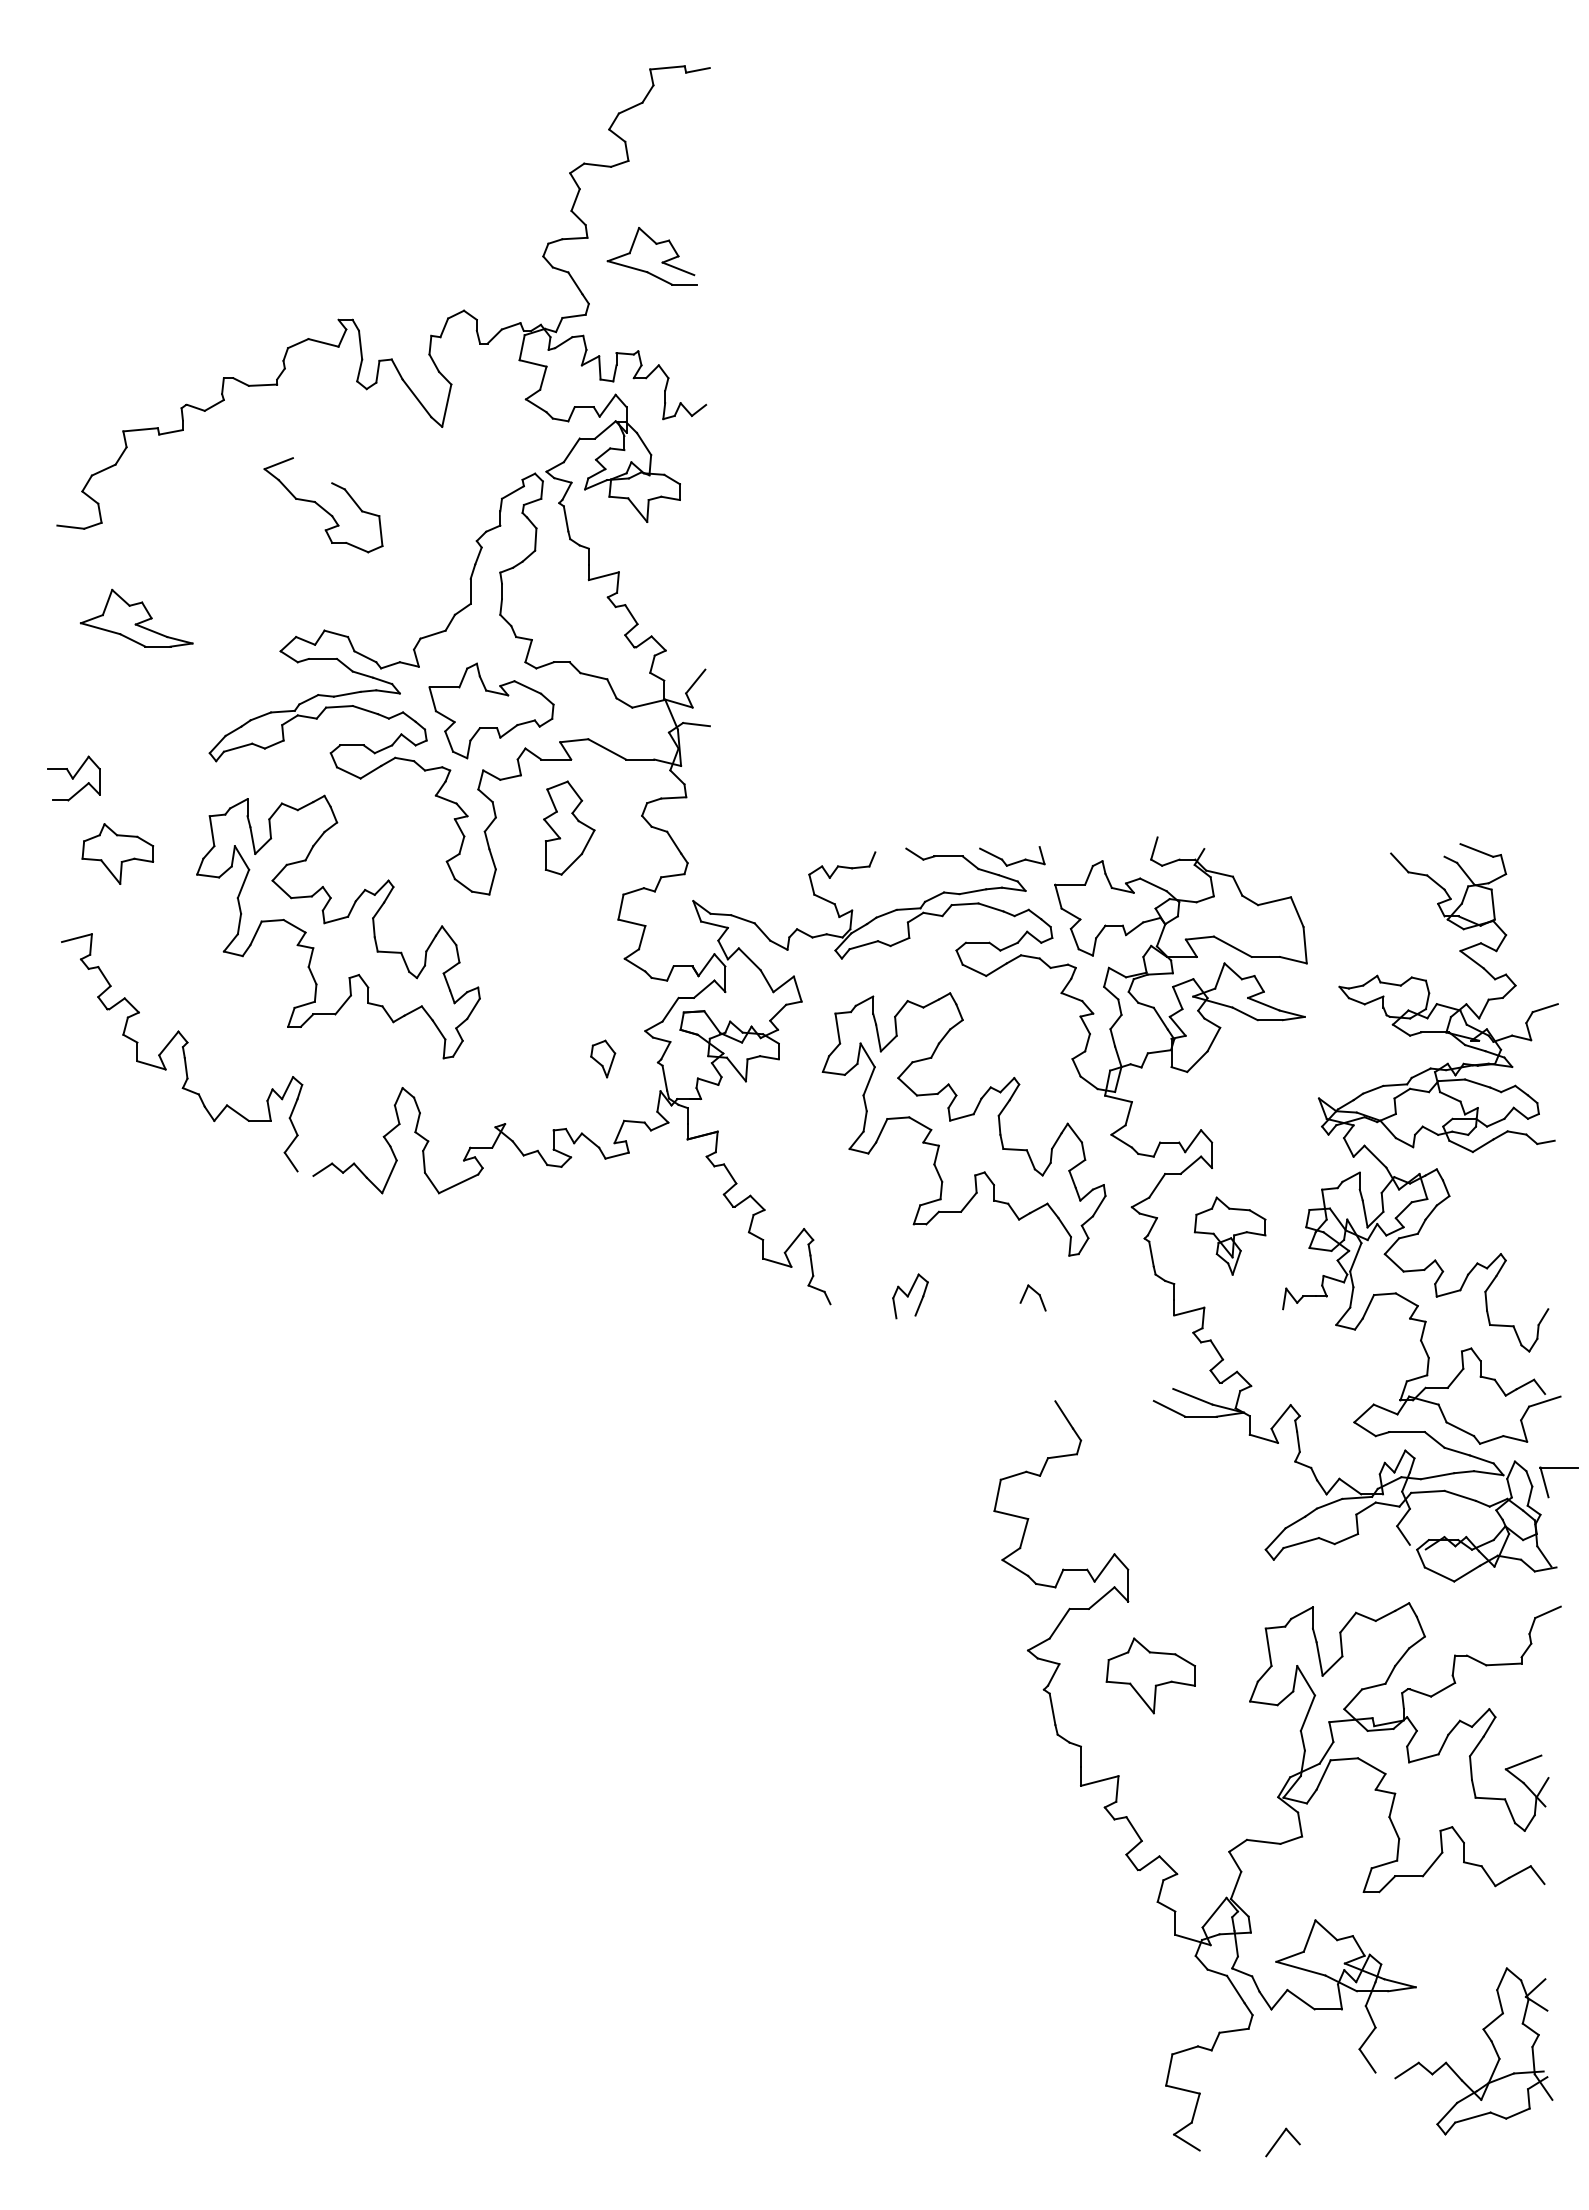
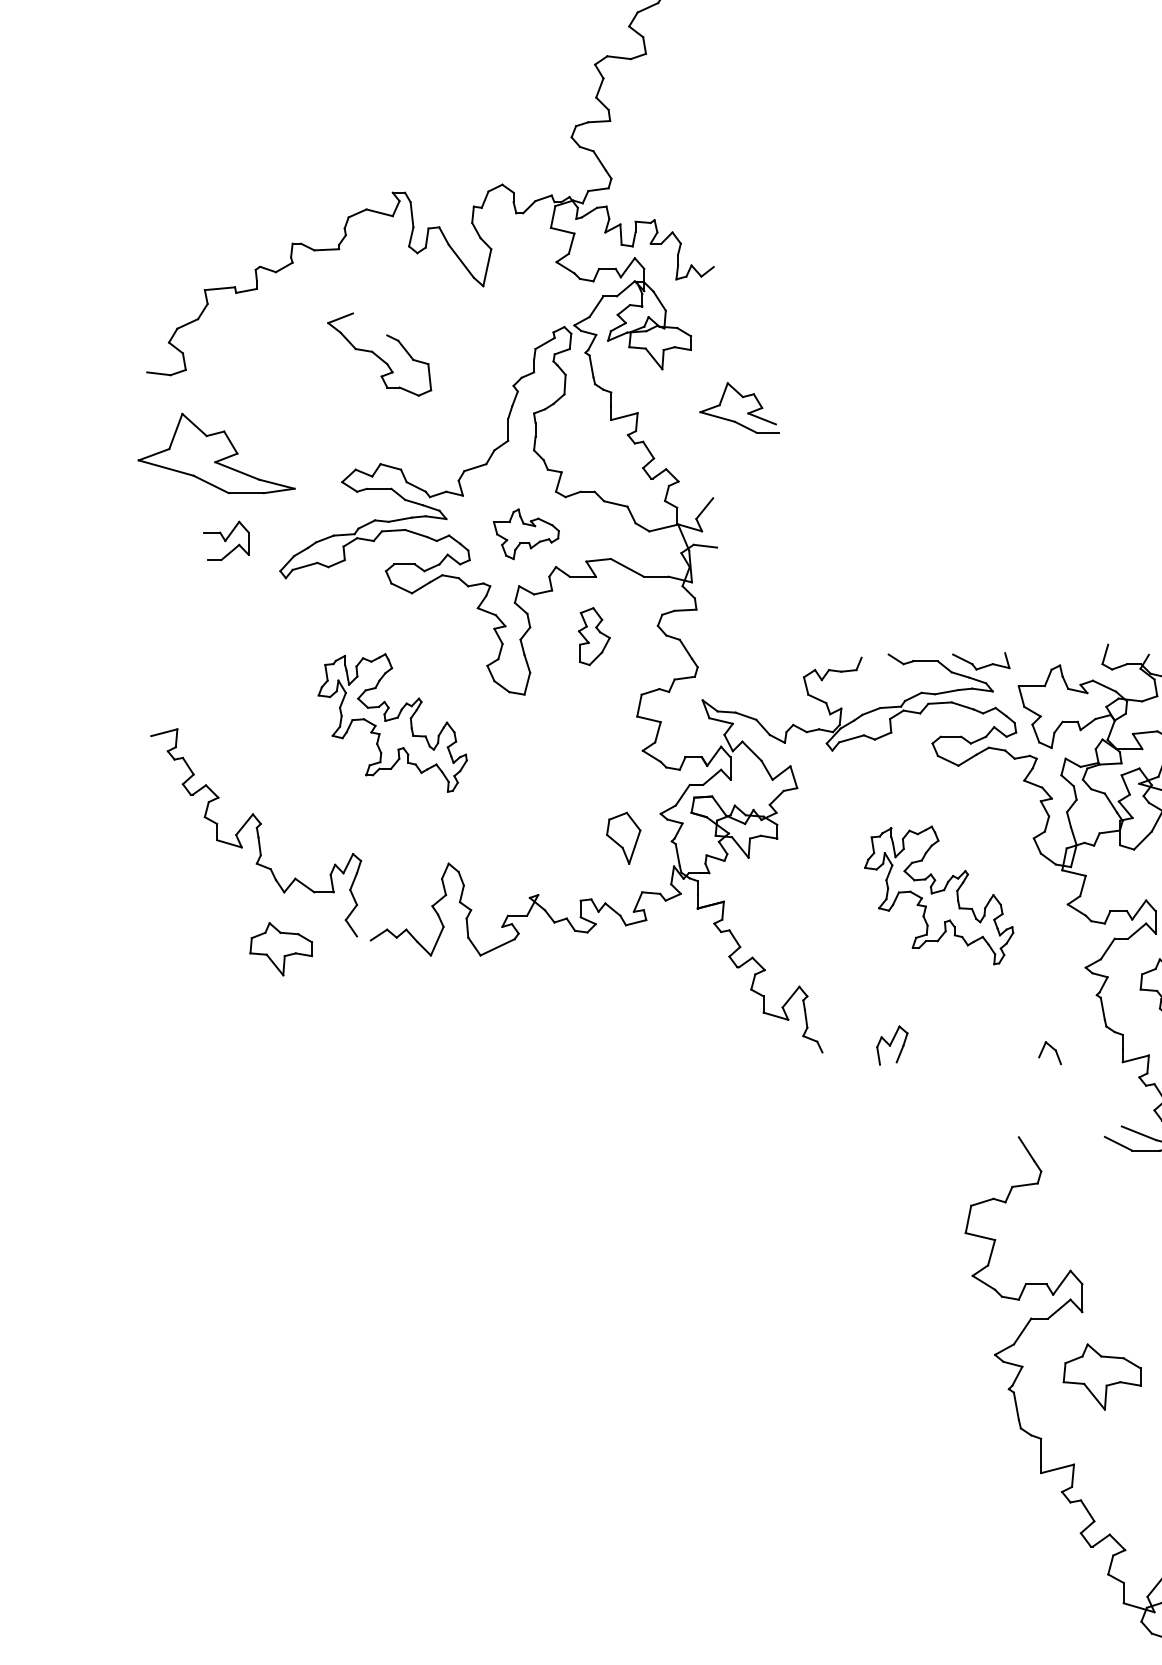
part: (661, 262) -> (747, 413), moved
part: (136, 617) -> (216, 452), size x1.6
part: (491, 710) -> (526, 533), size x0.6
part: (73, 778) -> (225, 540), moved
part: (569, 827) -> (594, 636), size x0.7
part: (117, 853) -> (280, 948), moved
part: (338, 926) -> (392, 722), size x0.6
part: (603, 1058) -> (624, 837), size x1.6
part: (963, 1124) -> (938, 895), size x0.6
part: (1032, 1297) -> (1049, 1052), moved

